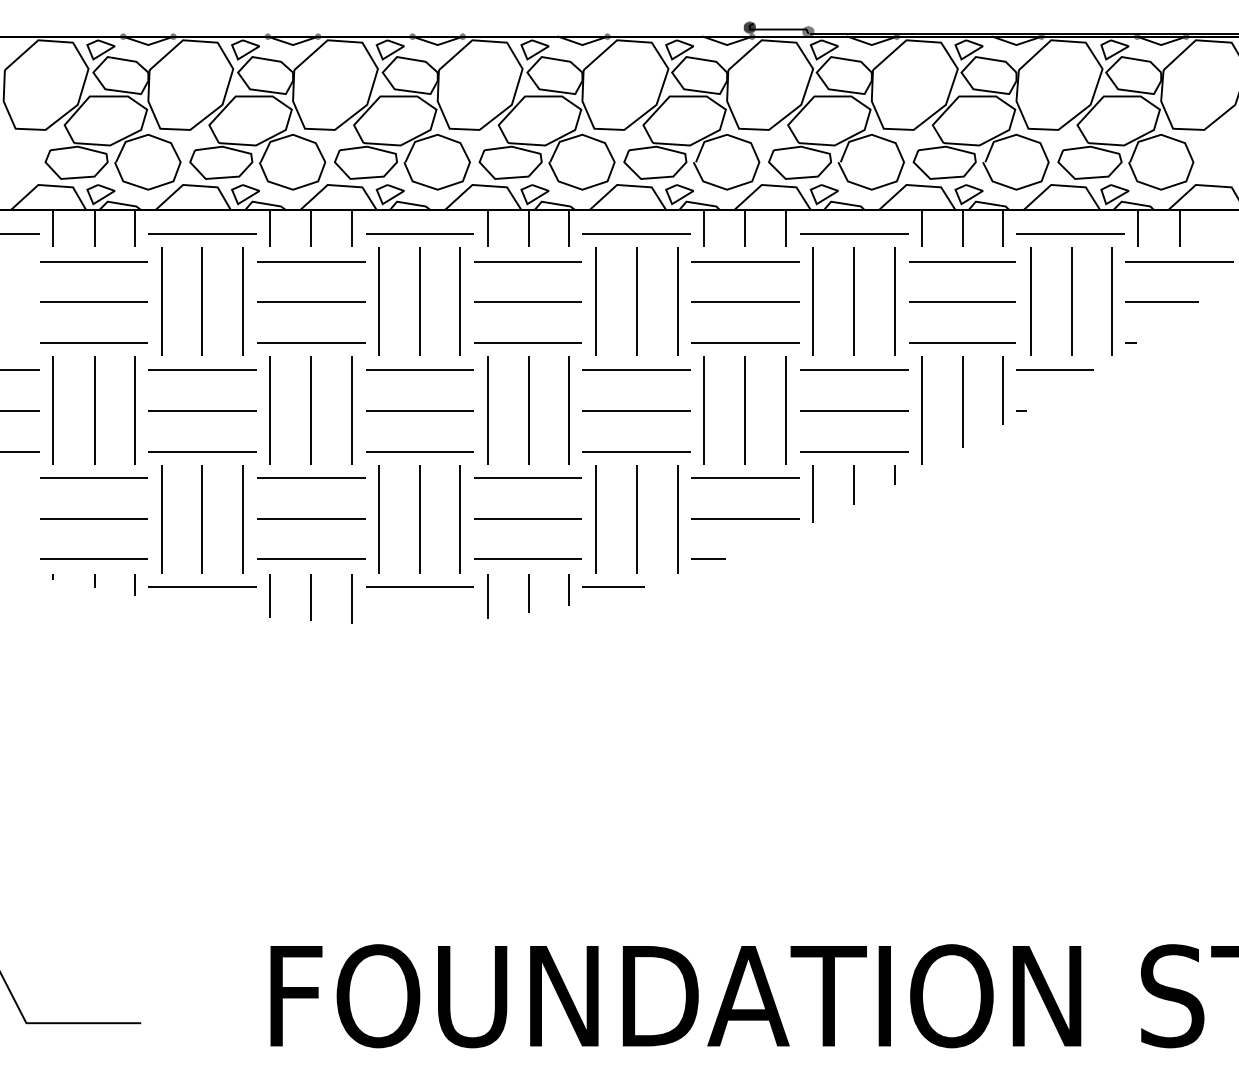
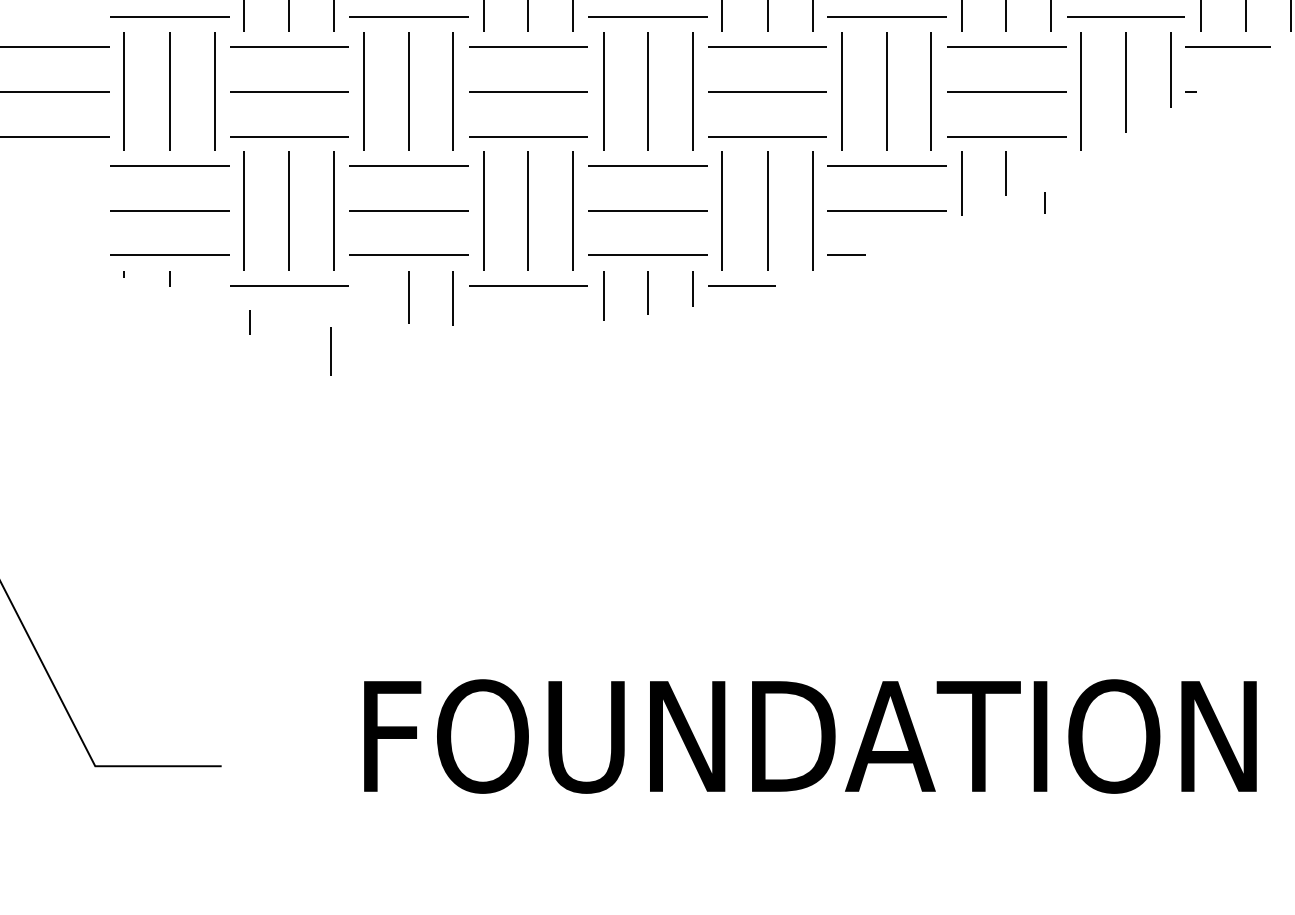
line: (894, 474) -> (1044, 202), moved
line: (134, 584) -> (249, 321), moved
line: (269, 595) -> (329, 351), moved

